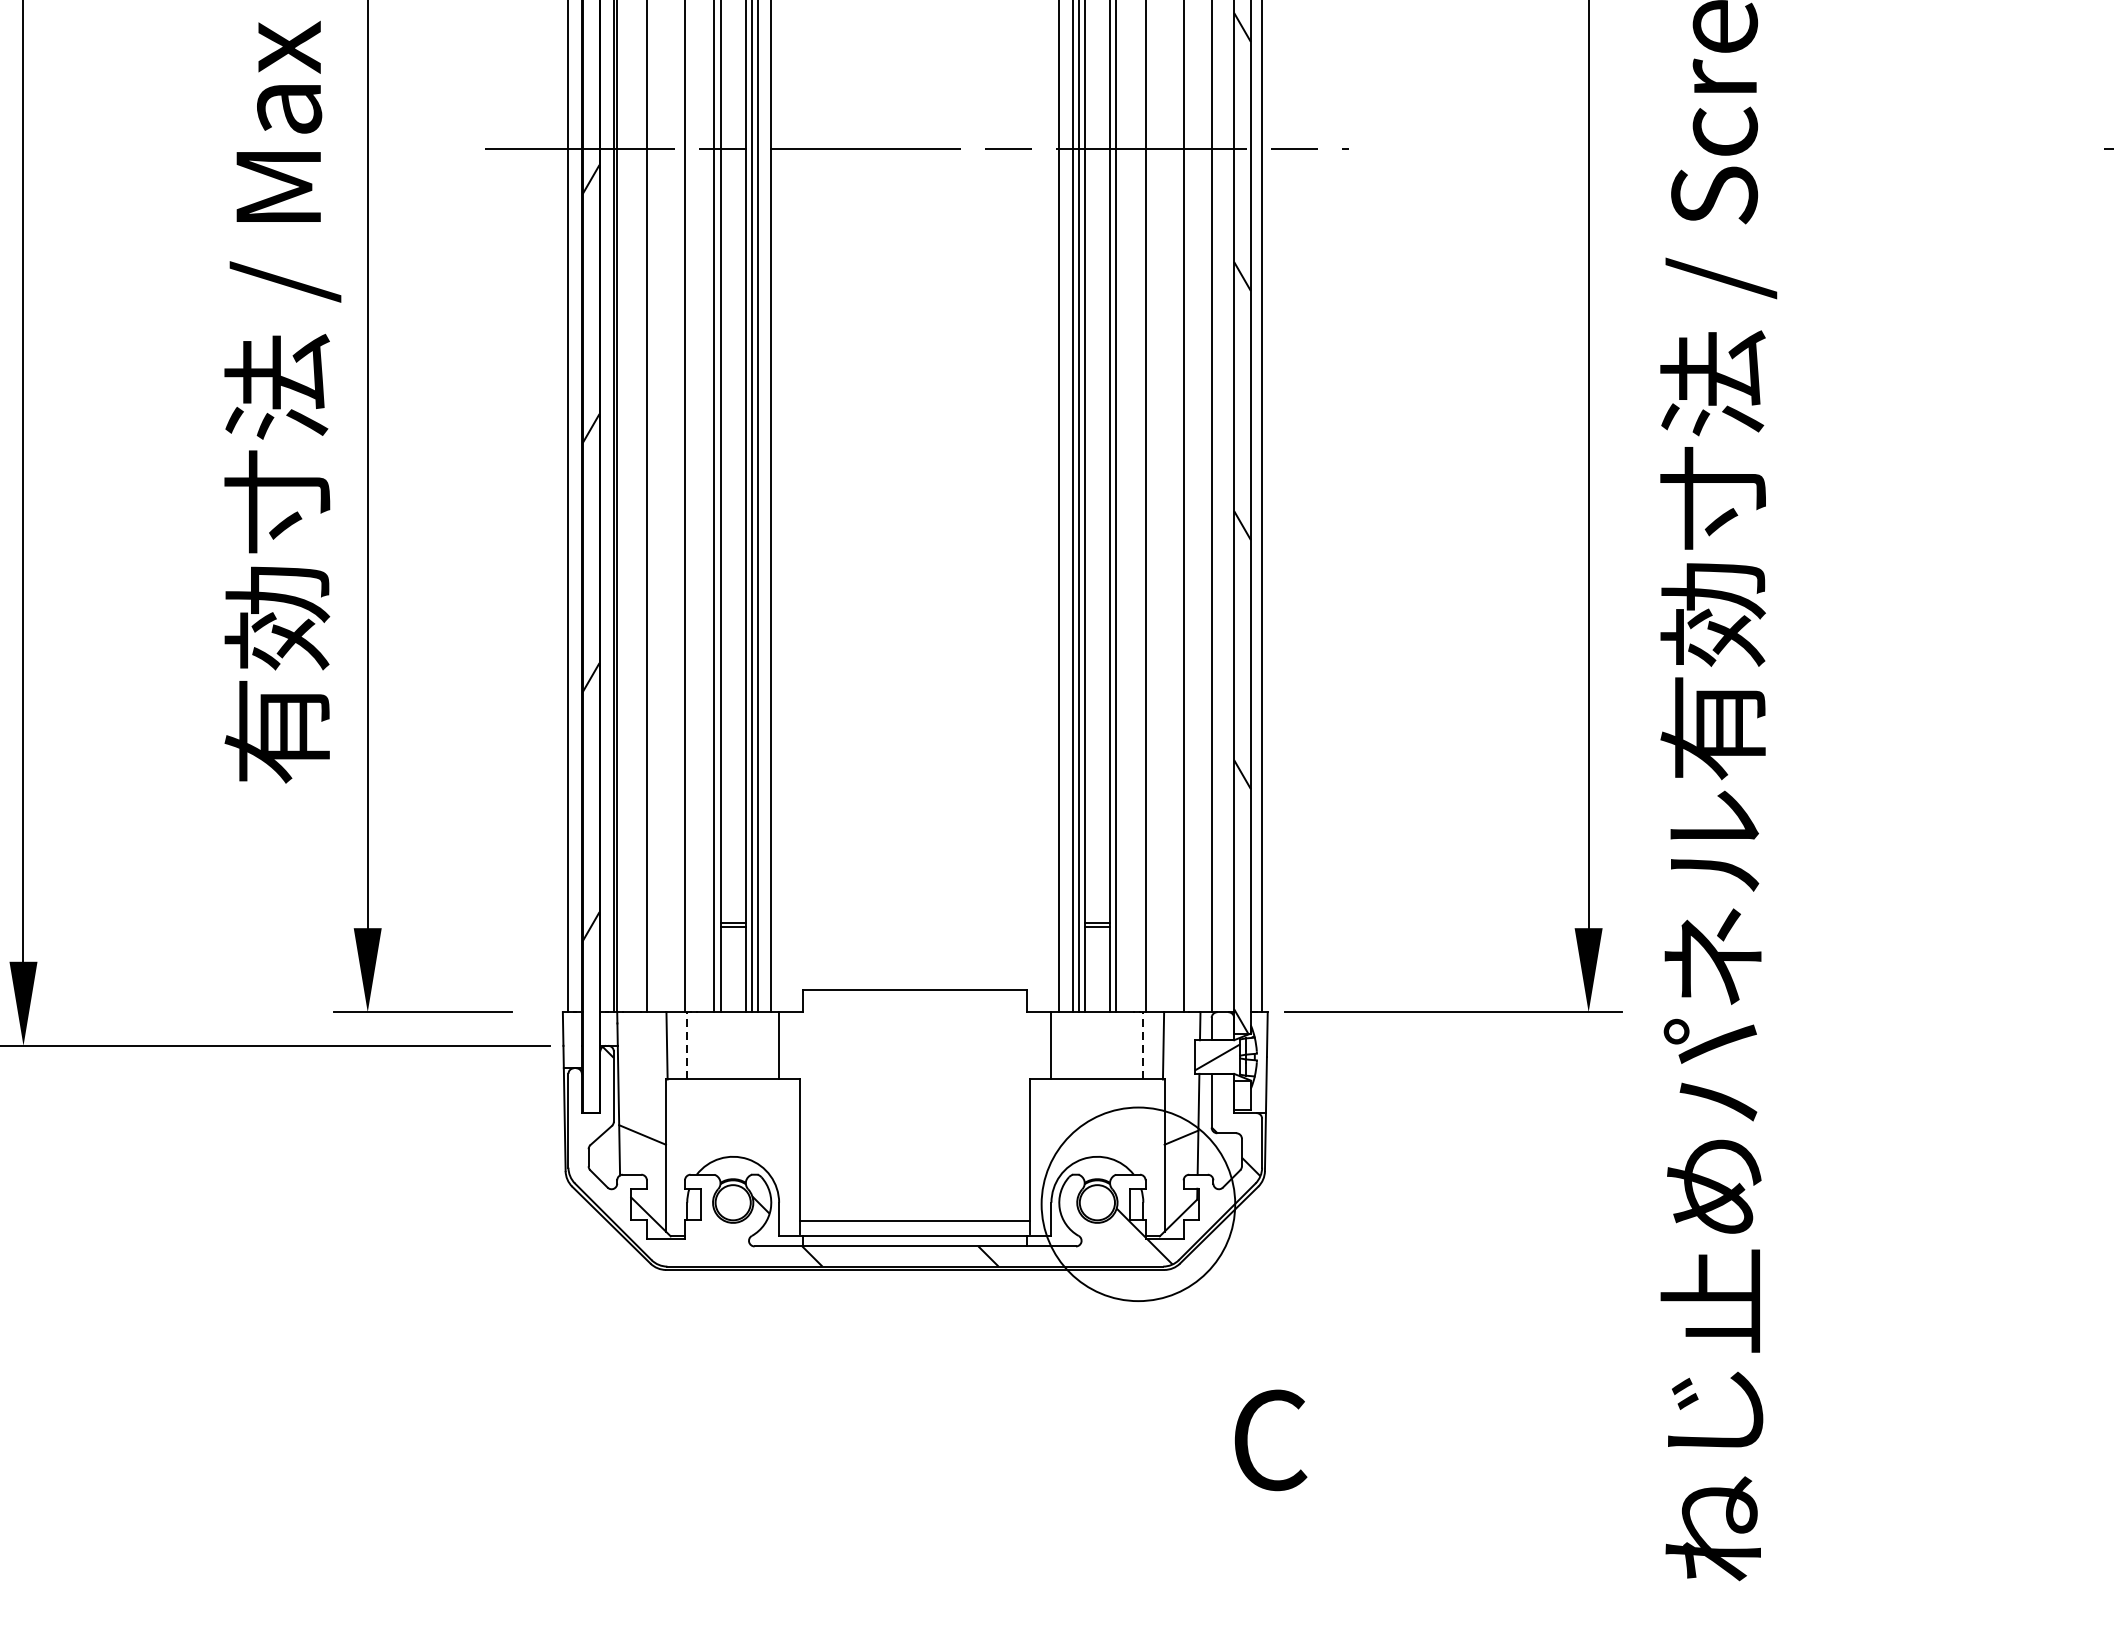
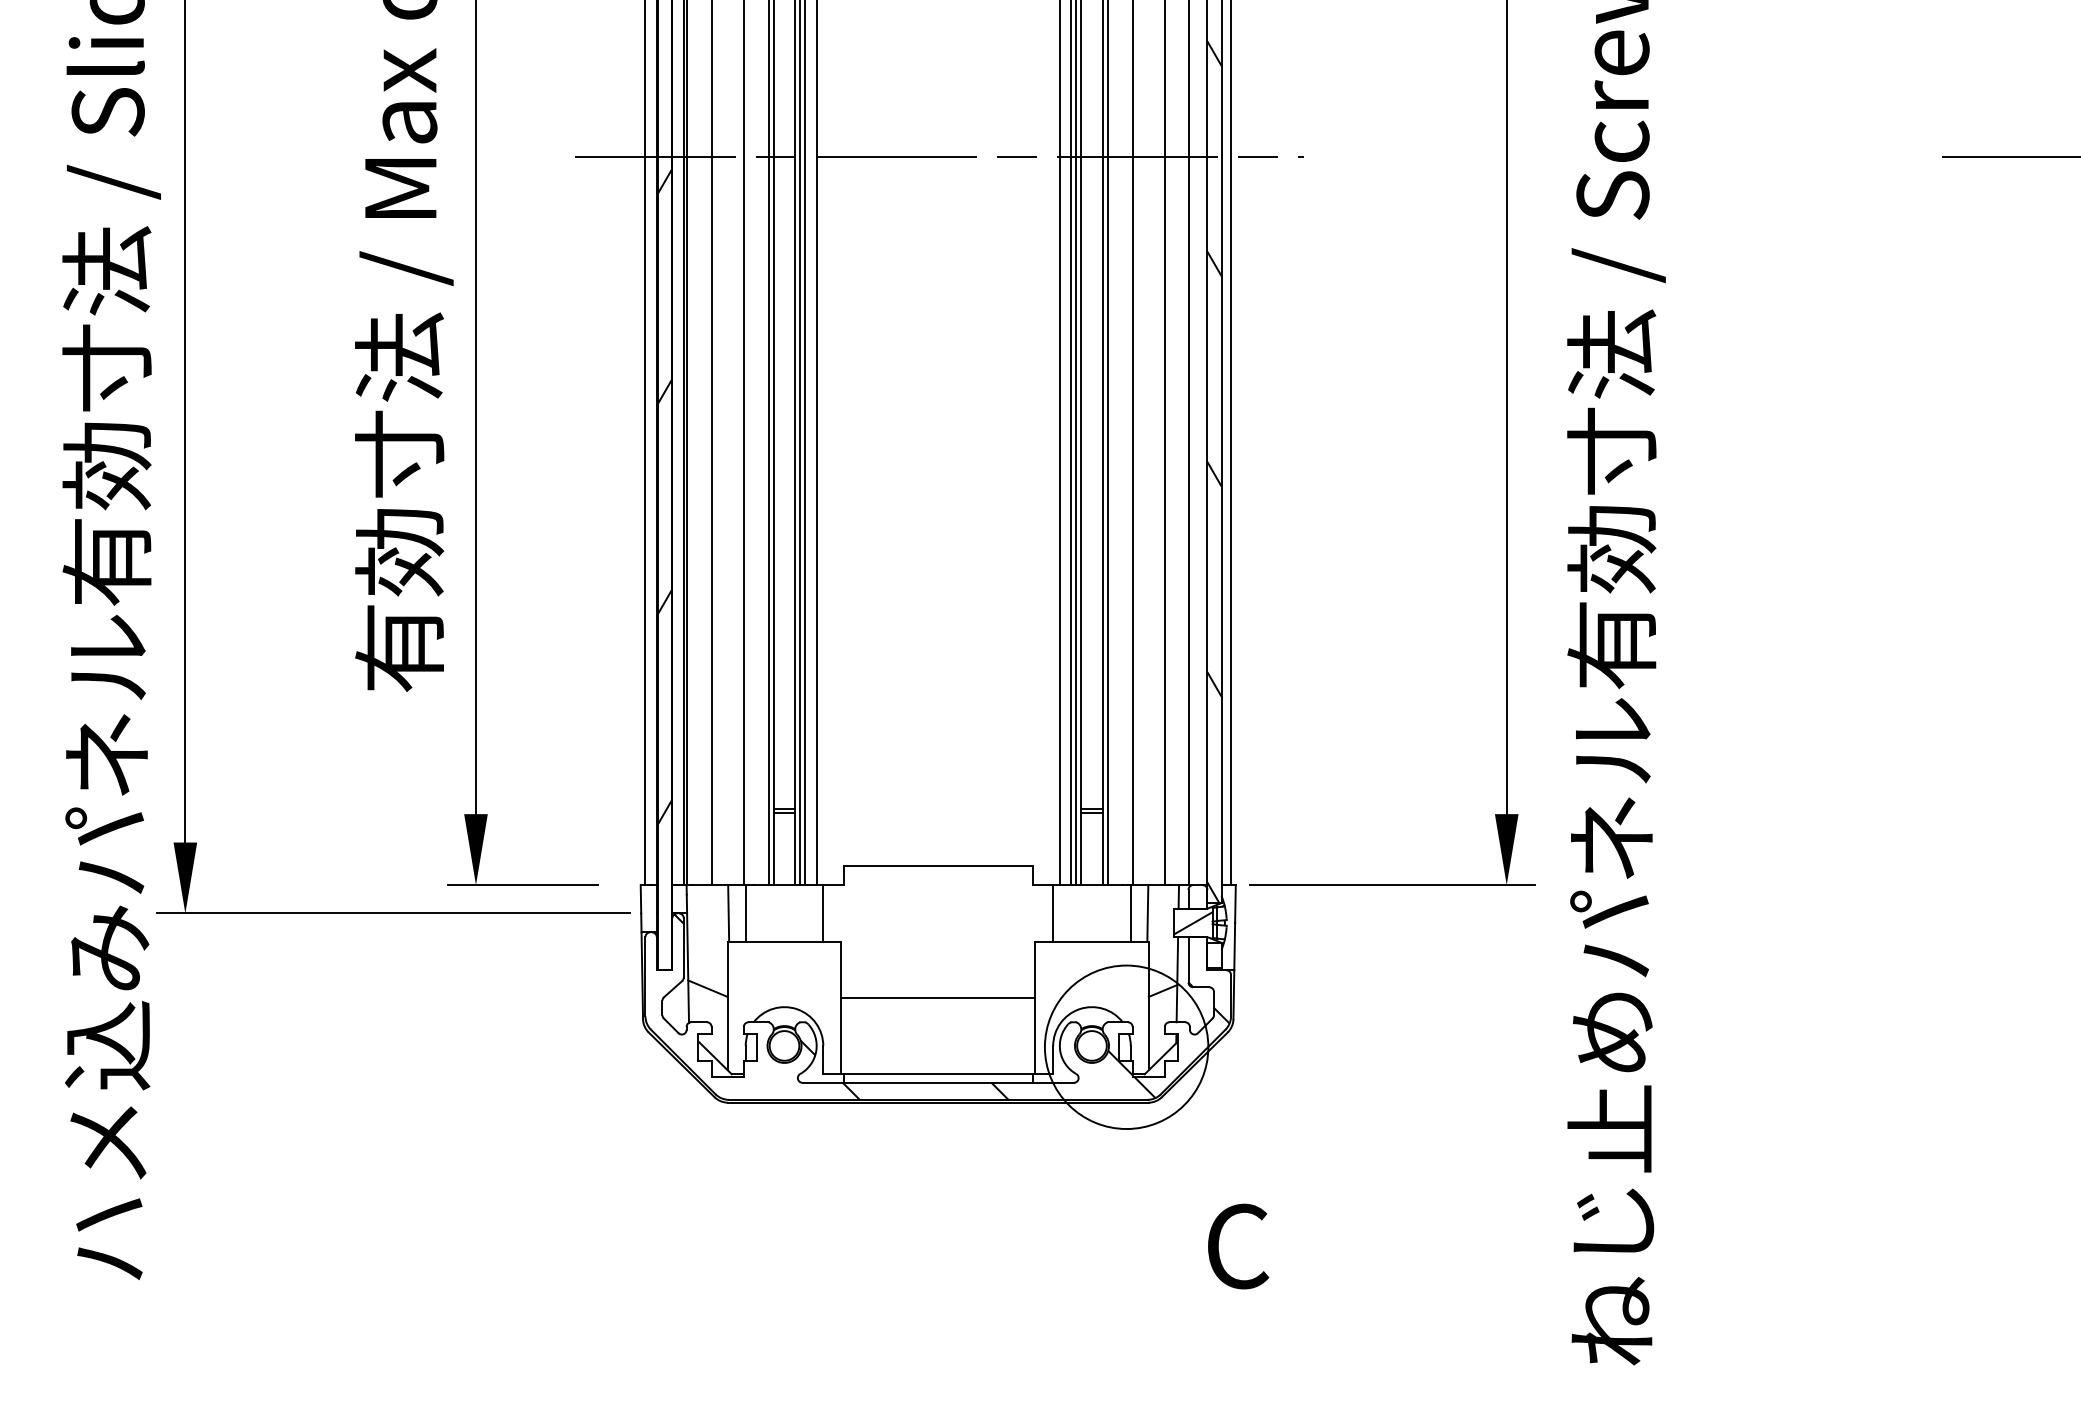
line: (686, 1044) -> (745, 912), dashed -> solid
line: (1143, 1044) -> (1130, 912), dashed -> solid
line: (915, 1221) -> (938, 998), moved

